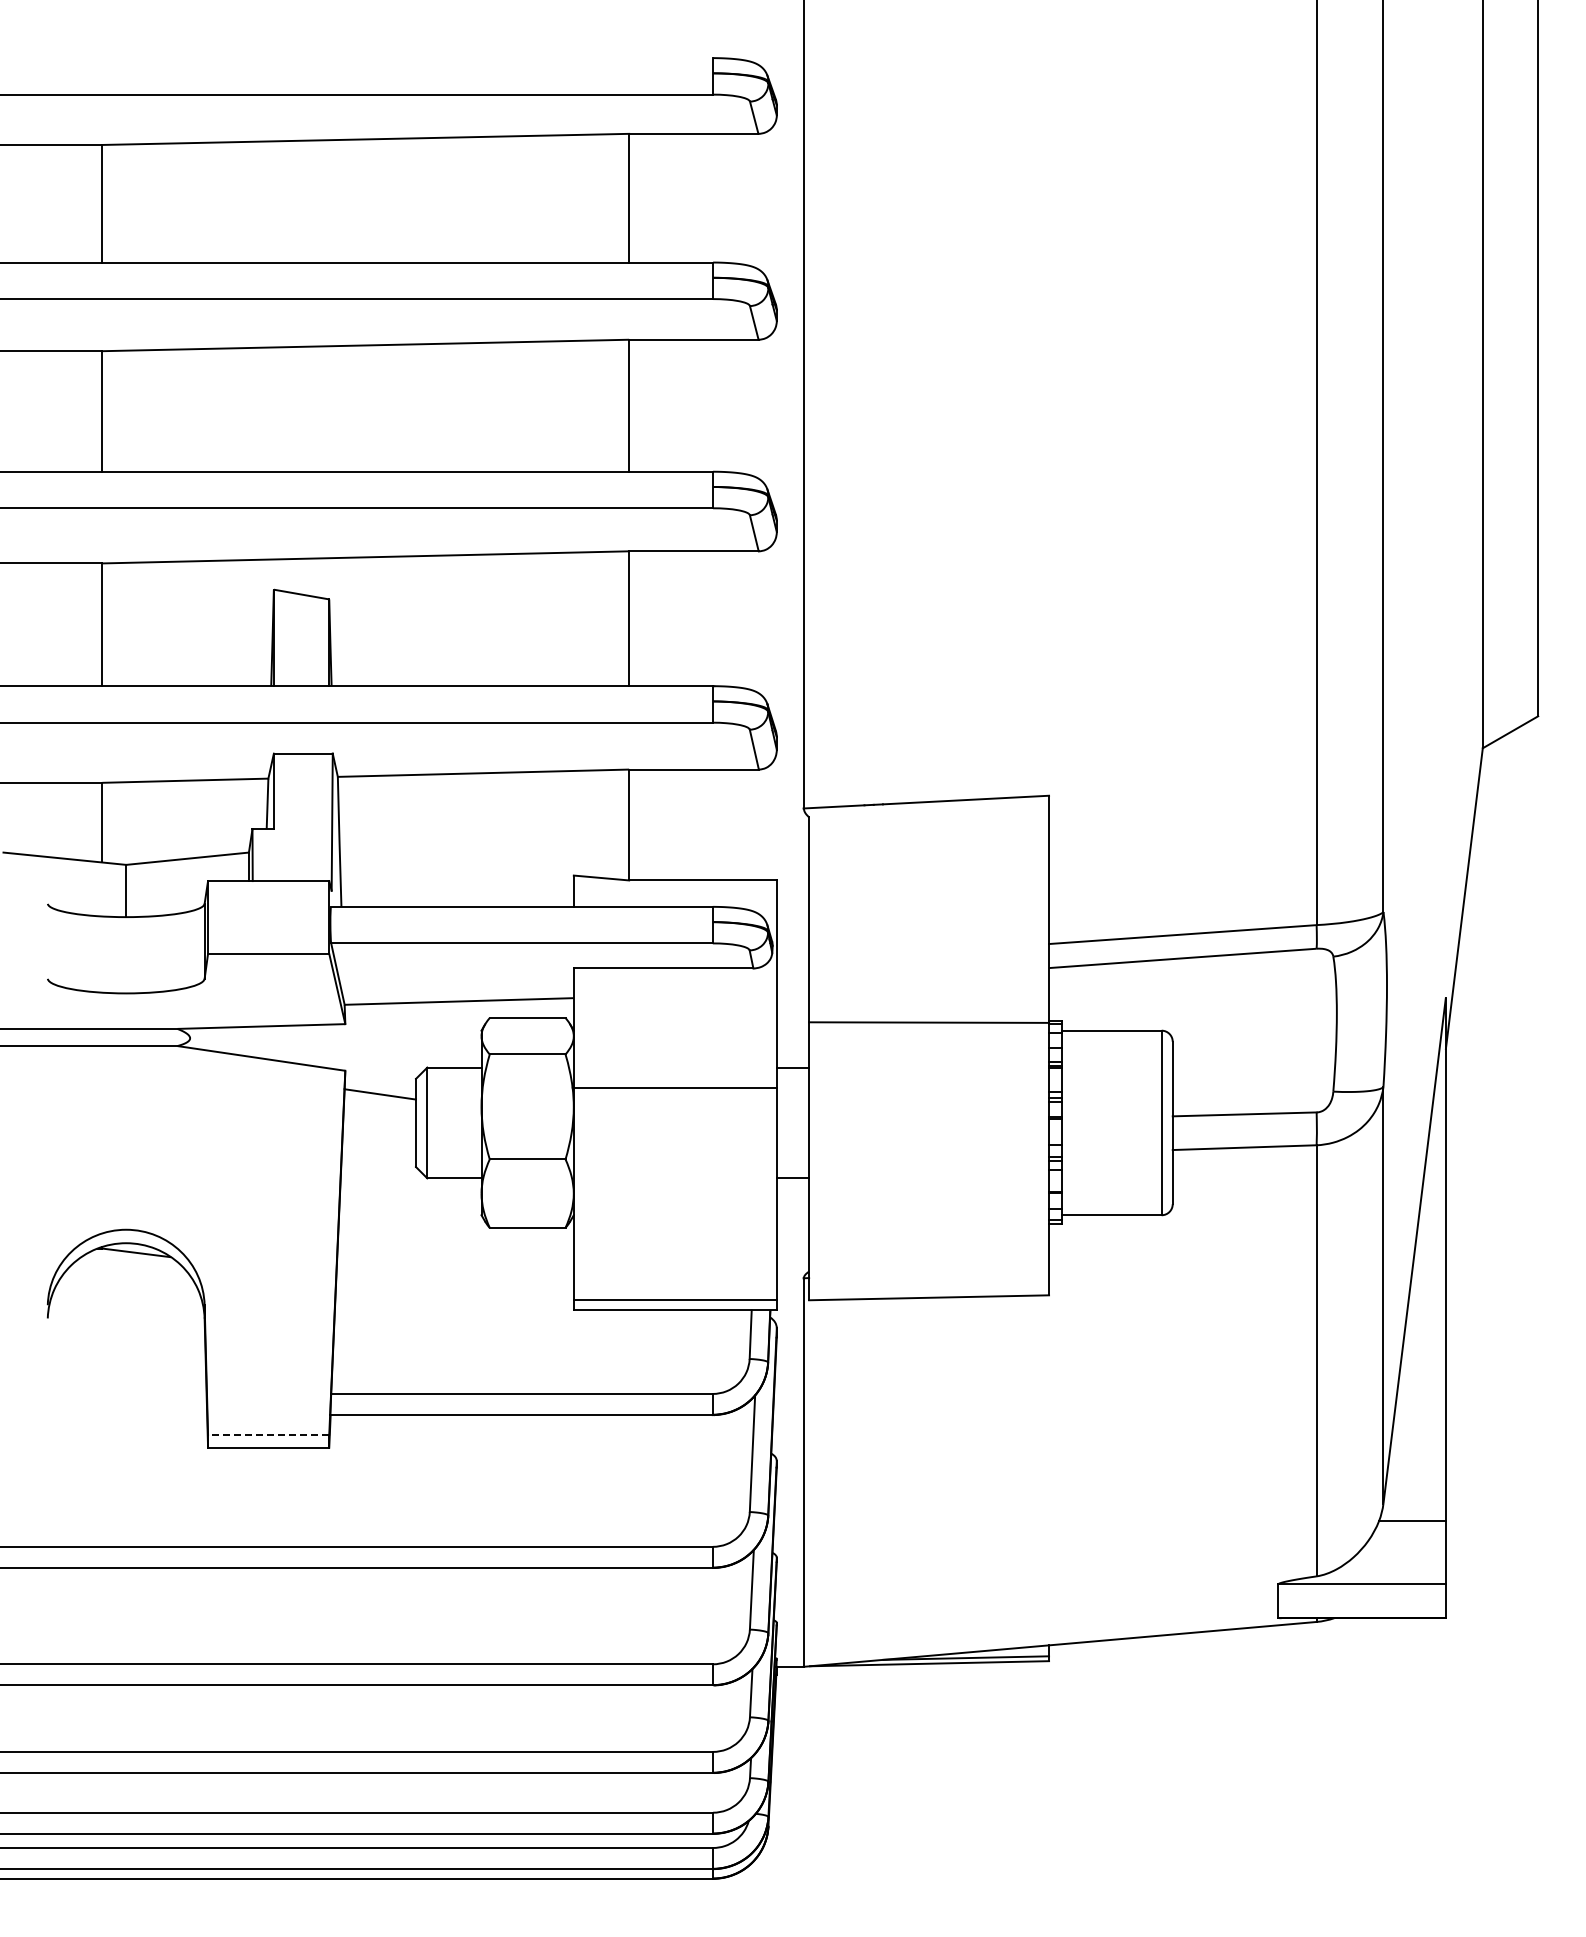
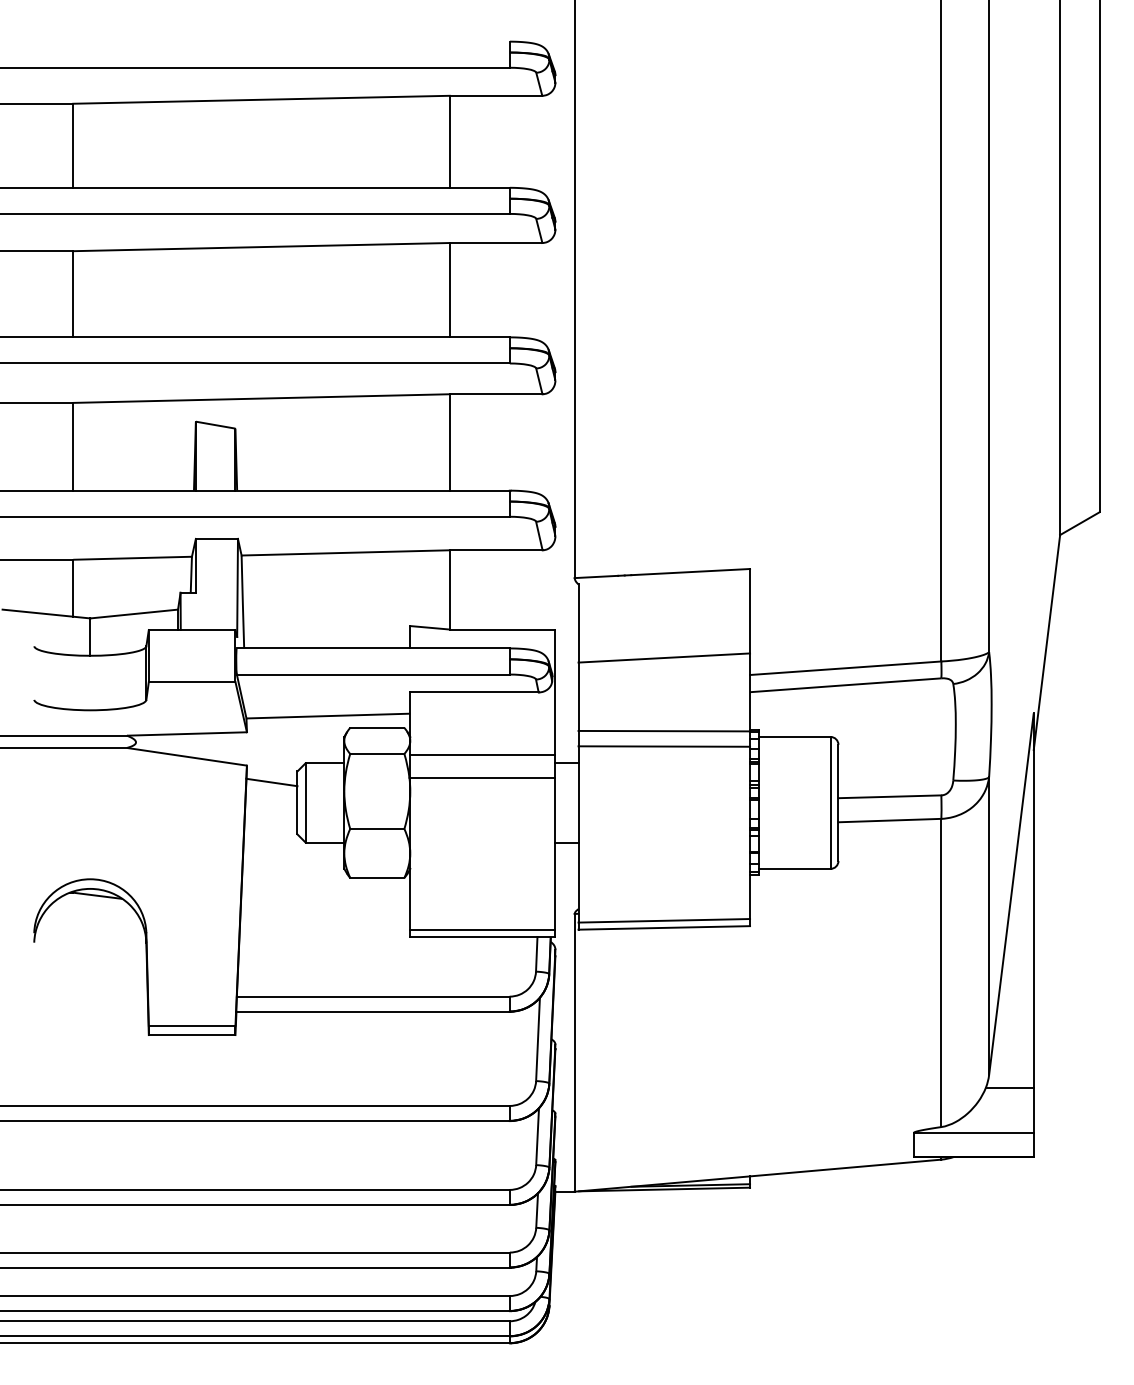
line: (929, 919) -> (664, 657), added
line: (929, 1043) -> (664, 746), added
line: (674, 1056) -> (482, 755), added
line: (929, 1287) -> (664, 920), added
line: (268, 1434) -> (192, 1025), dashed -> solid

